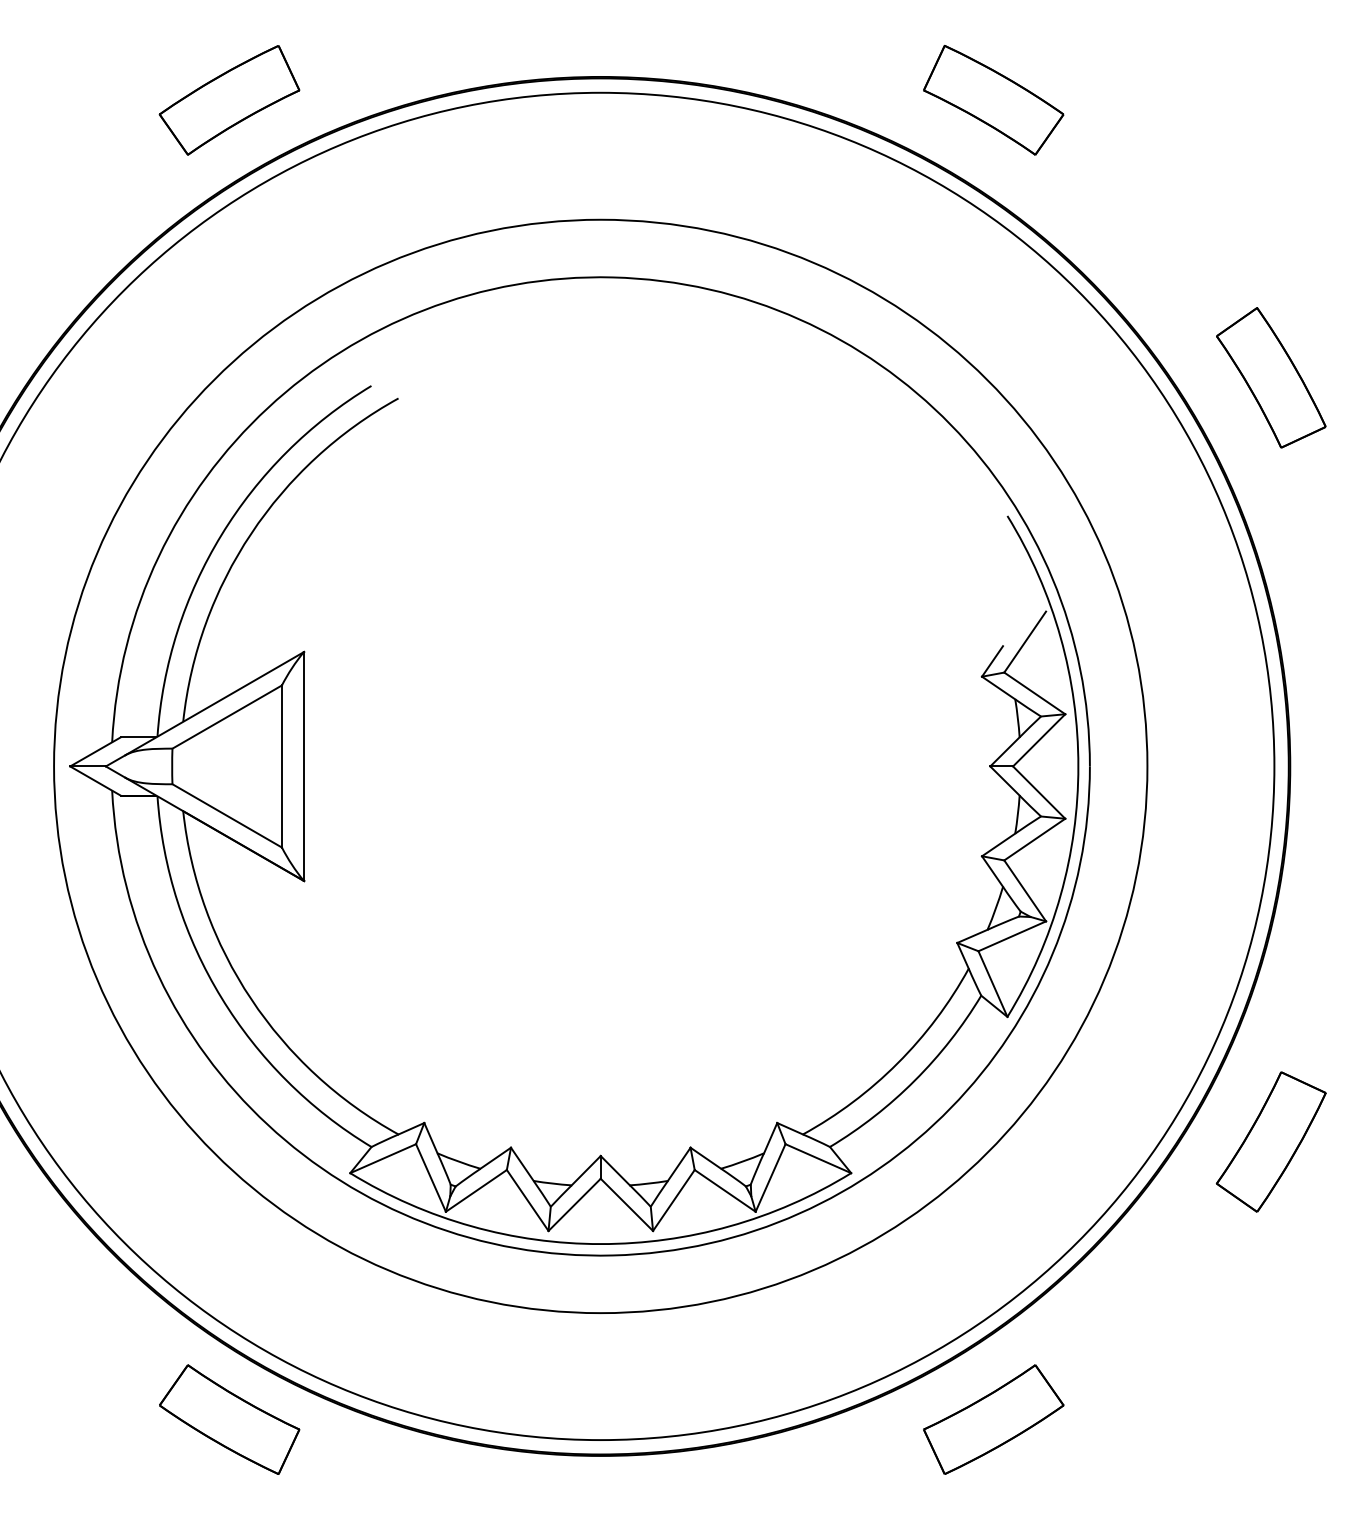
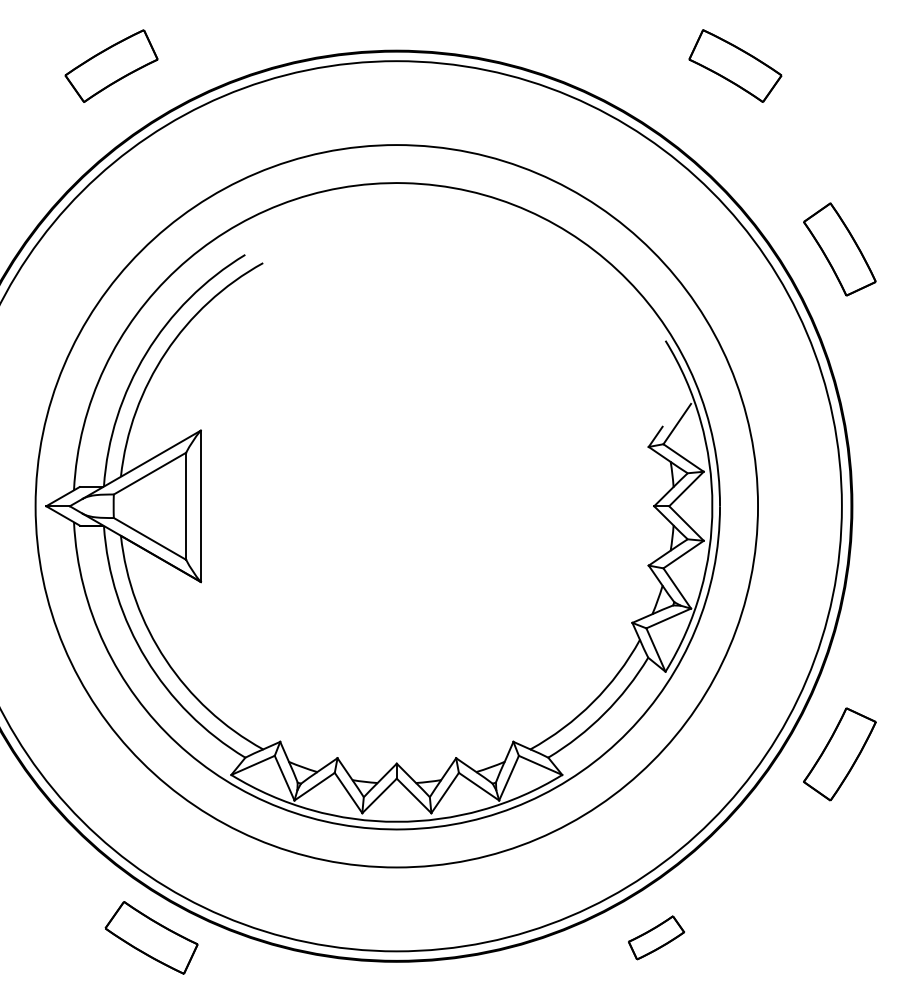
part: (229, 99) -> (111, 65), moved
part: (993, 99) -> (735, 65), moved
part: (993, 1419) -> (656, 937), size x0.6

